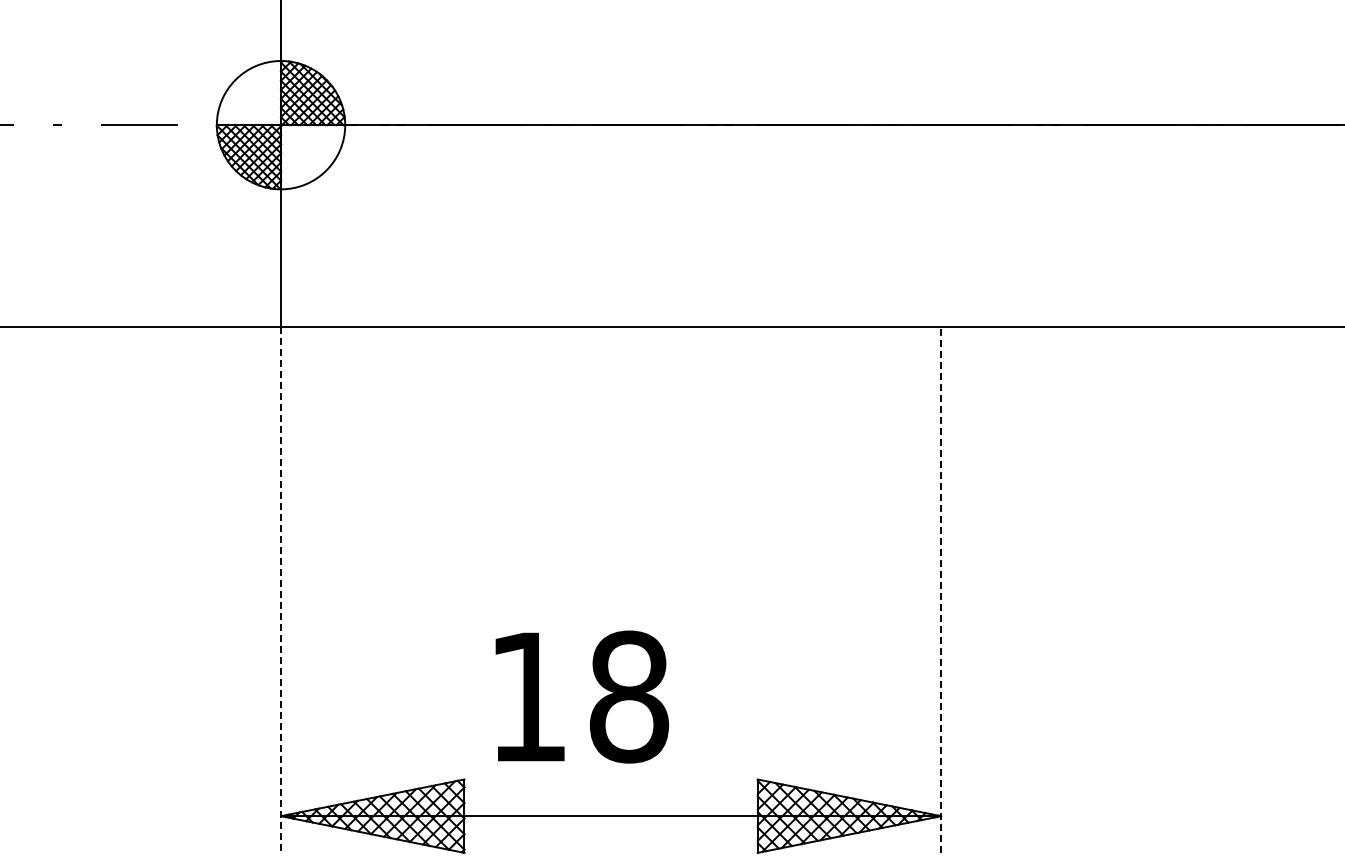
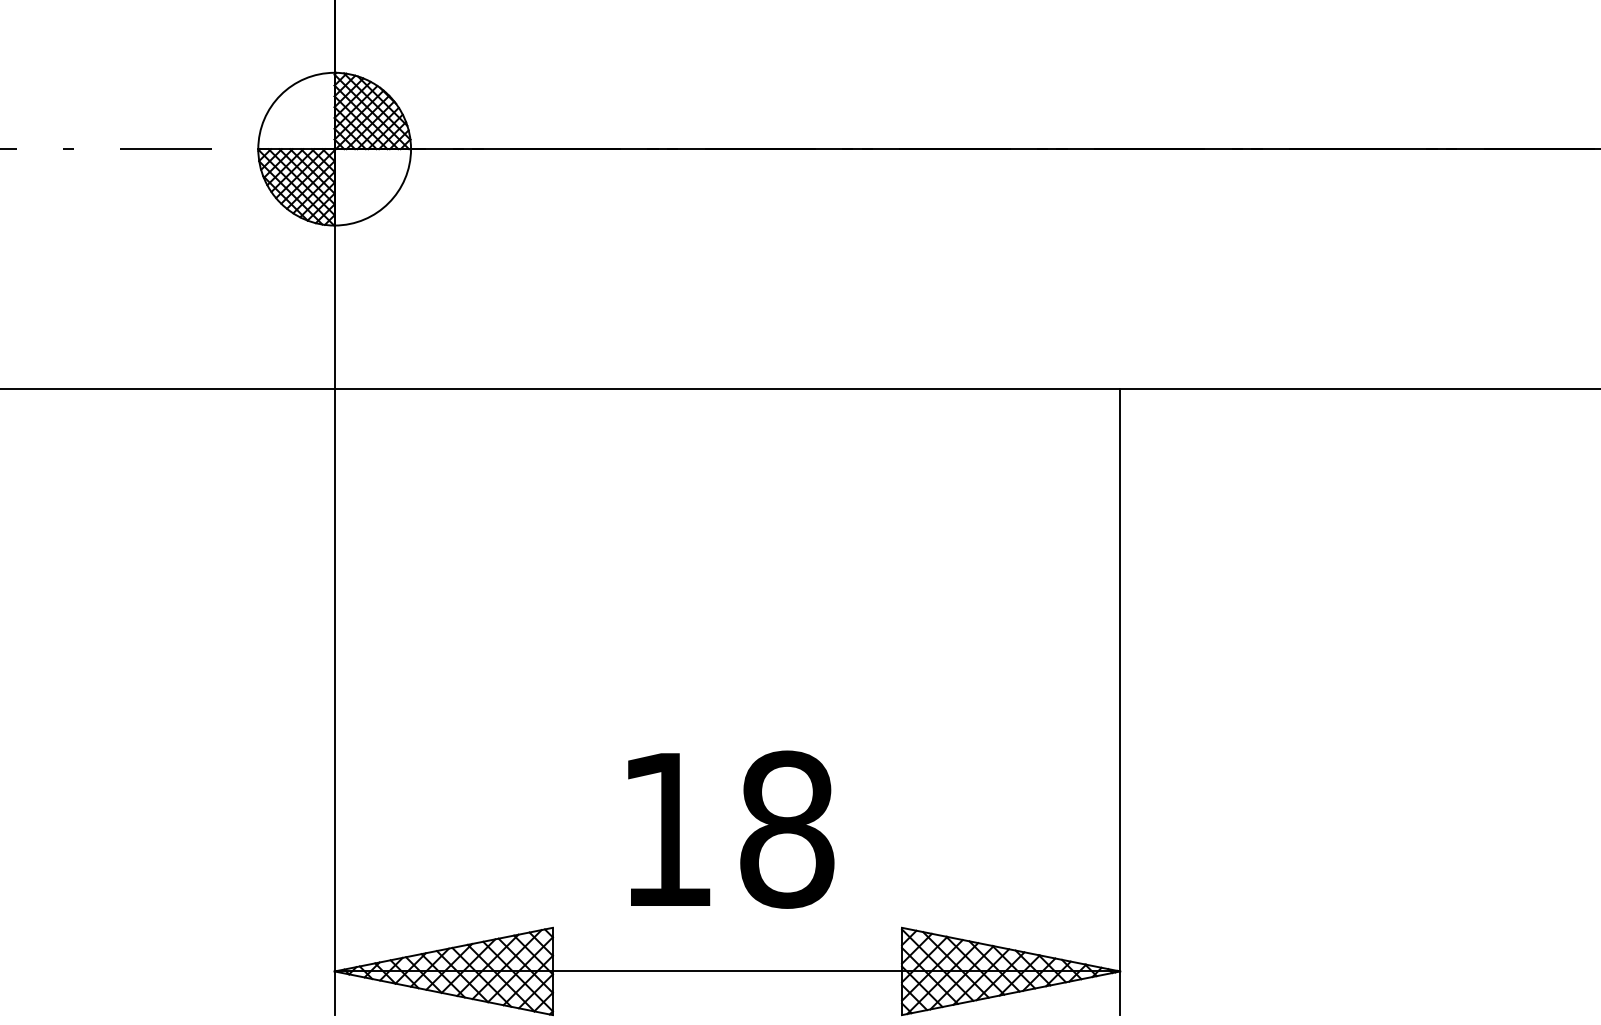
line: (281, 589) -> (335, 701), dashed -> solid
line: (941, 589) -> (1120, 701), dashed -> solid
text: (581, 696) -> (730, 829), moved

